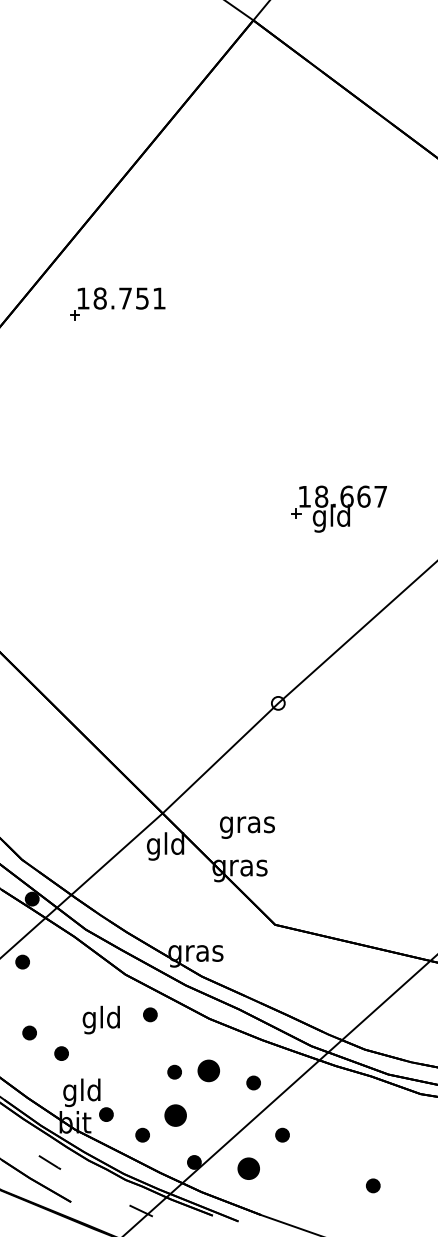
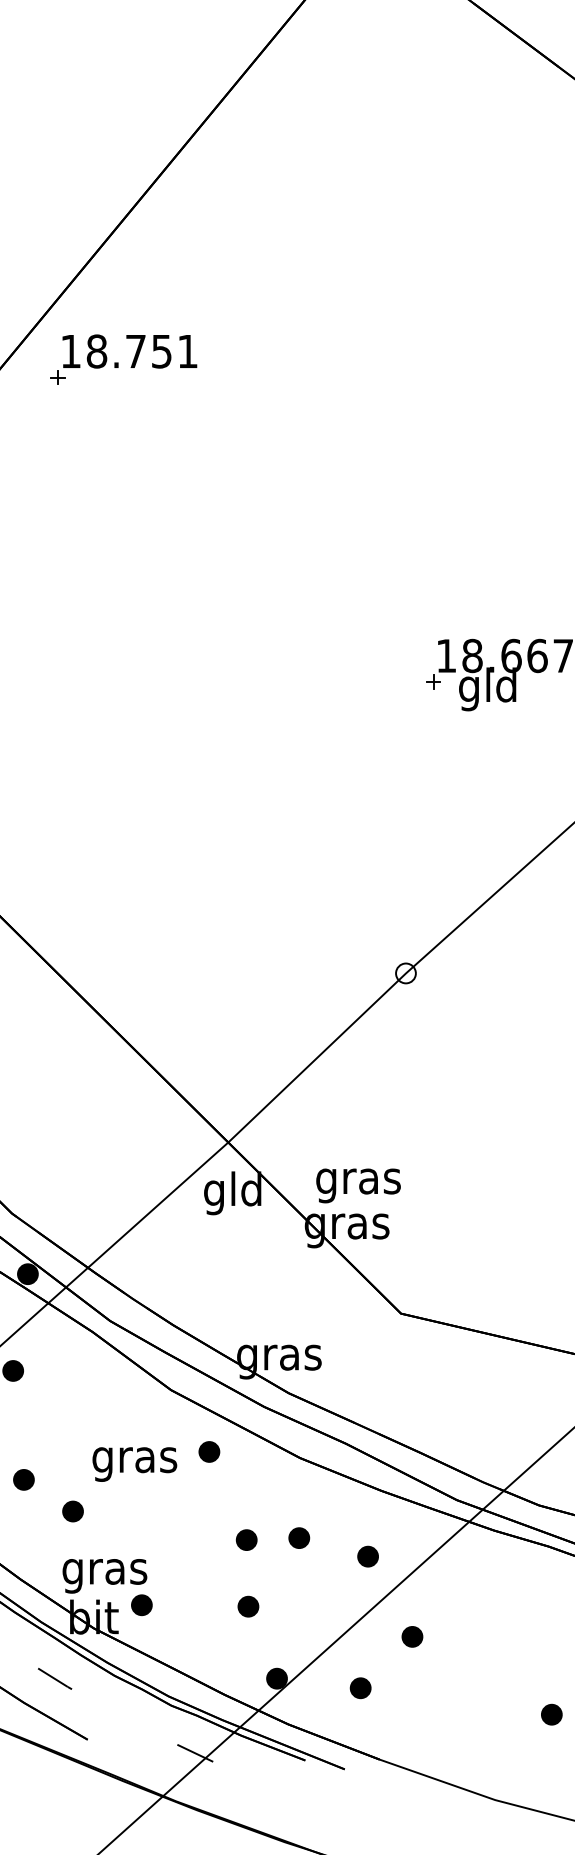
part: (117, 303) -> (123, 359), moved
text: (247, 827) -> (358, 1185), moved
text: (101, 1019) -> (134, 1459), gld -> gras
part: (208, 1070) -> (298, 1537), size x0.62
text: (81, 1092) -> (103, 1571), gld -> gras
part: (175, 1115) -> (247, 1606), size x0.62
part: (142, 1134) -> (197, 1635), removed
part: (248, 1168) -> (360, 1688), size x0.62

